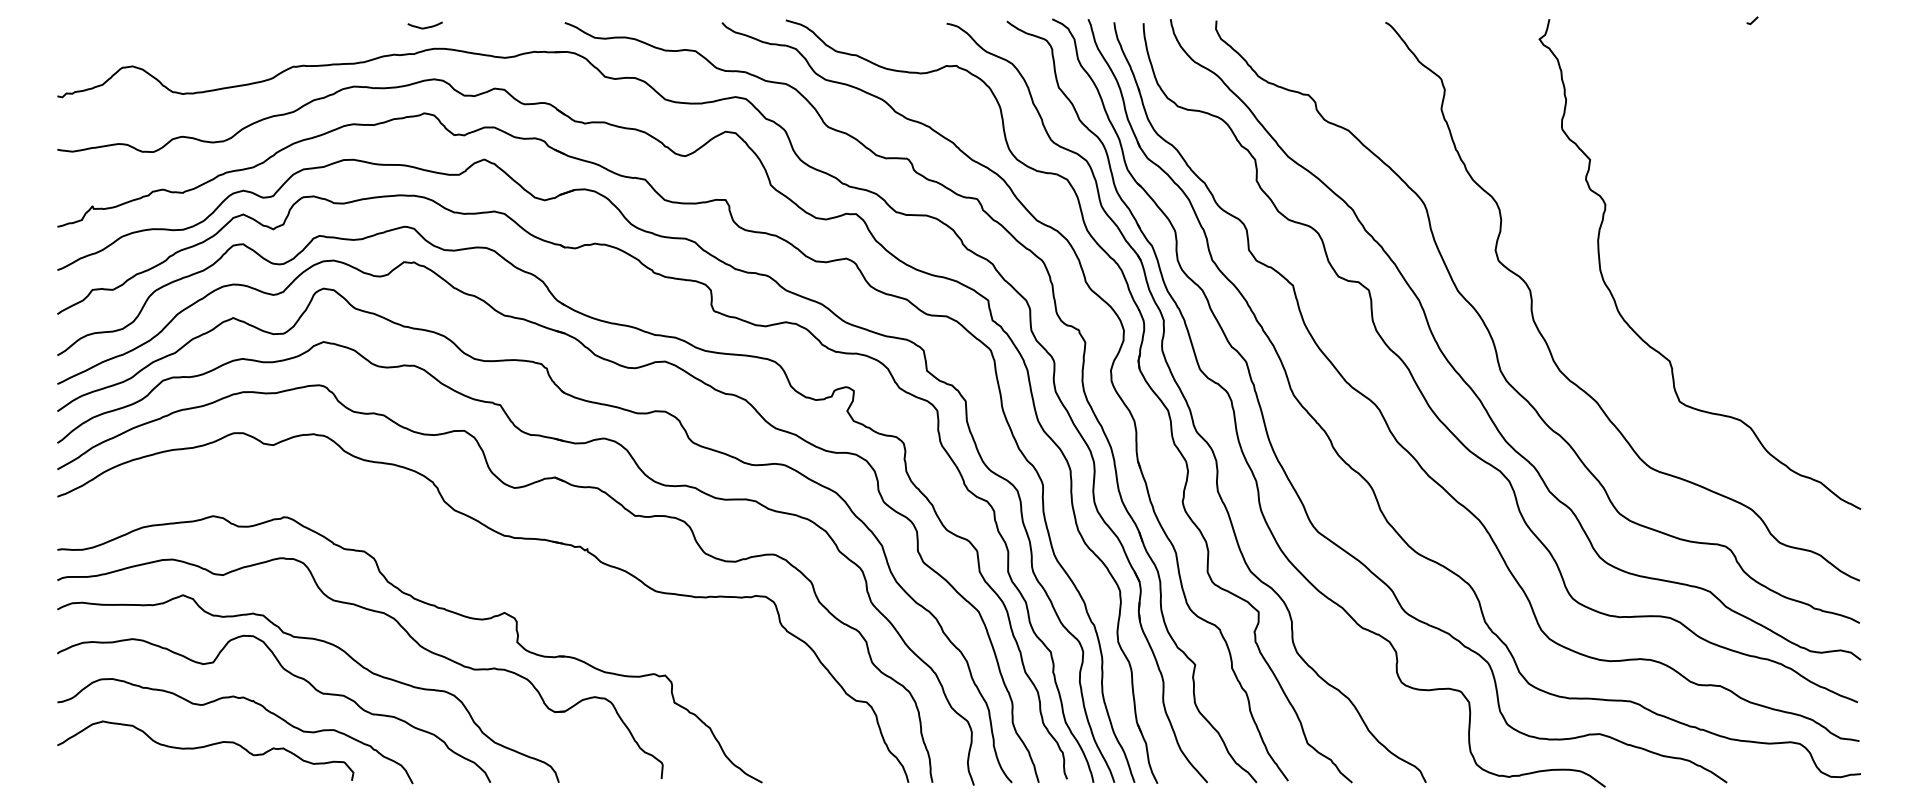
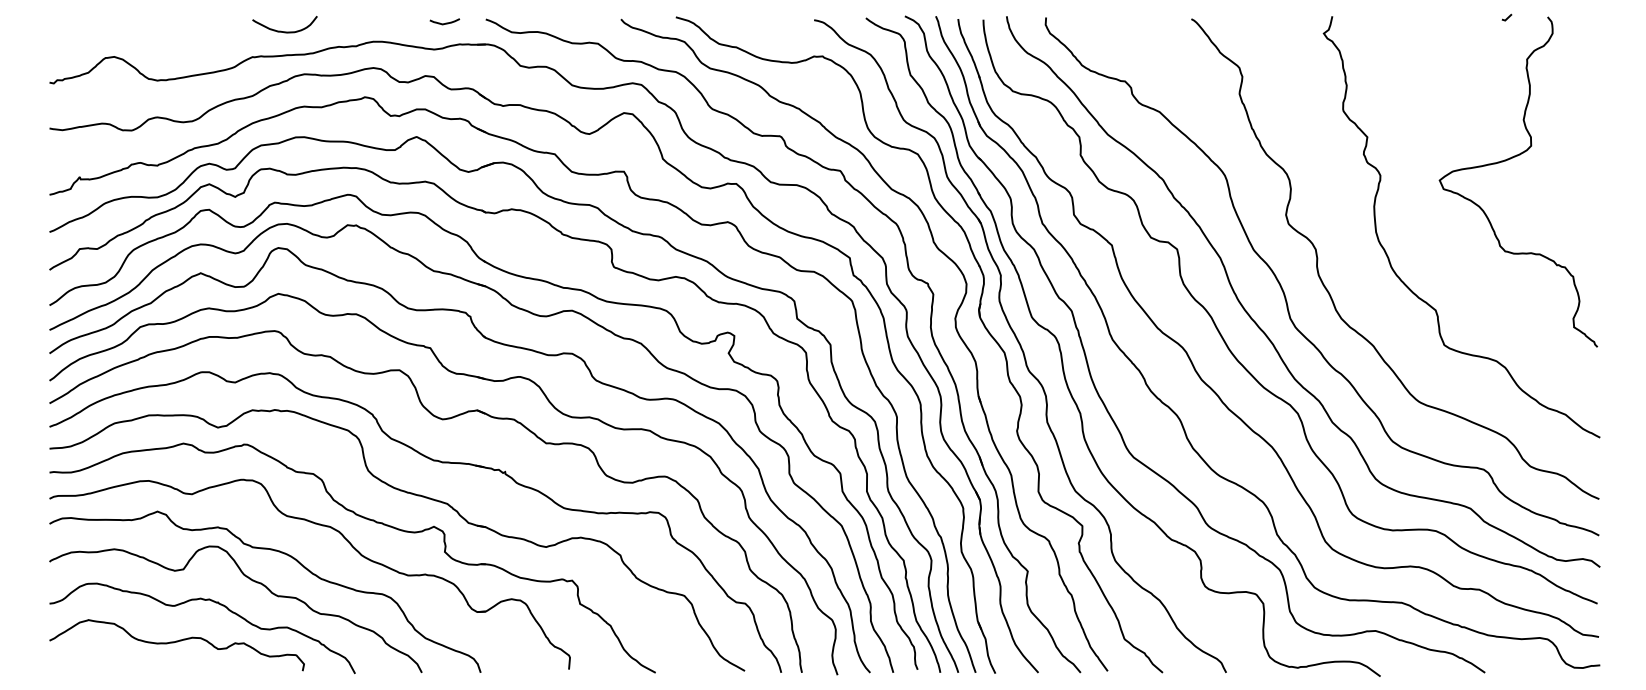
curve: (424, 27) -> (444, 23), moved
curve: (330, 36) -> (284, 31), added
curve: (1757, 185) -> (1511, 159), added
part: (474, 574) -> (408, 493), added

